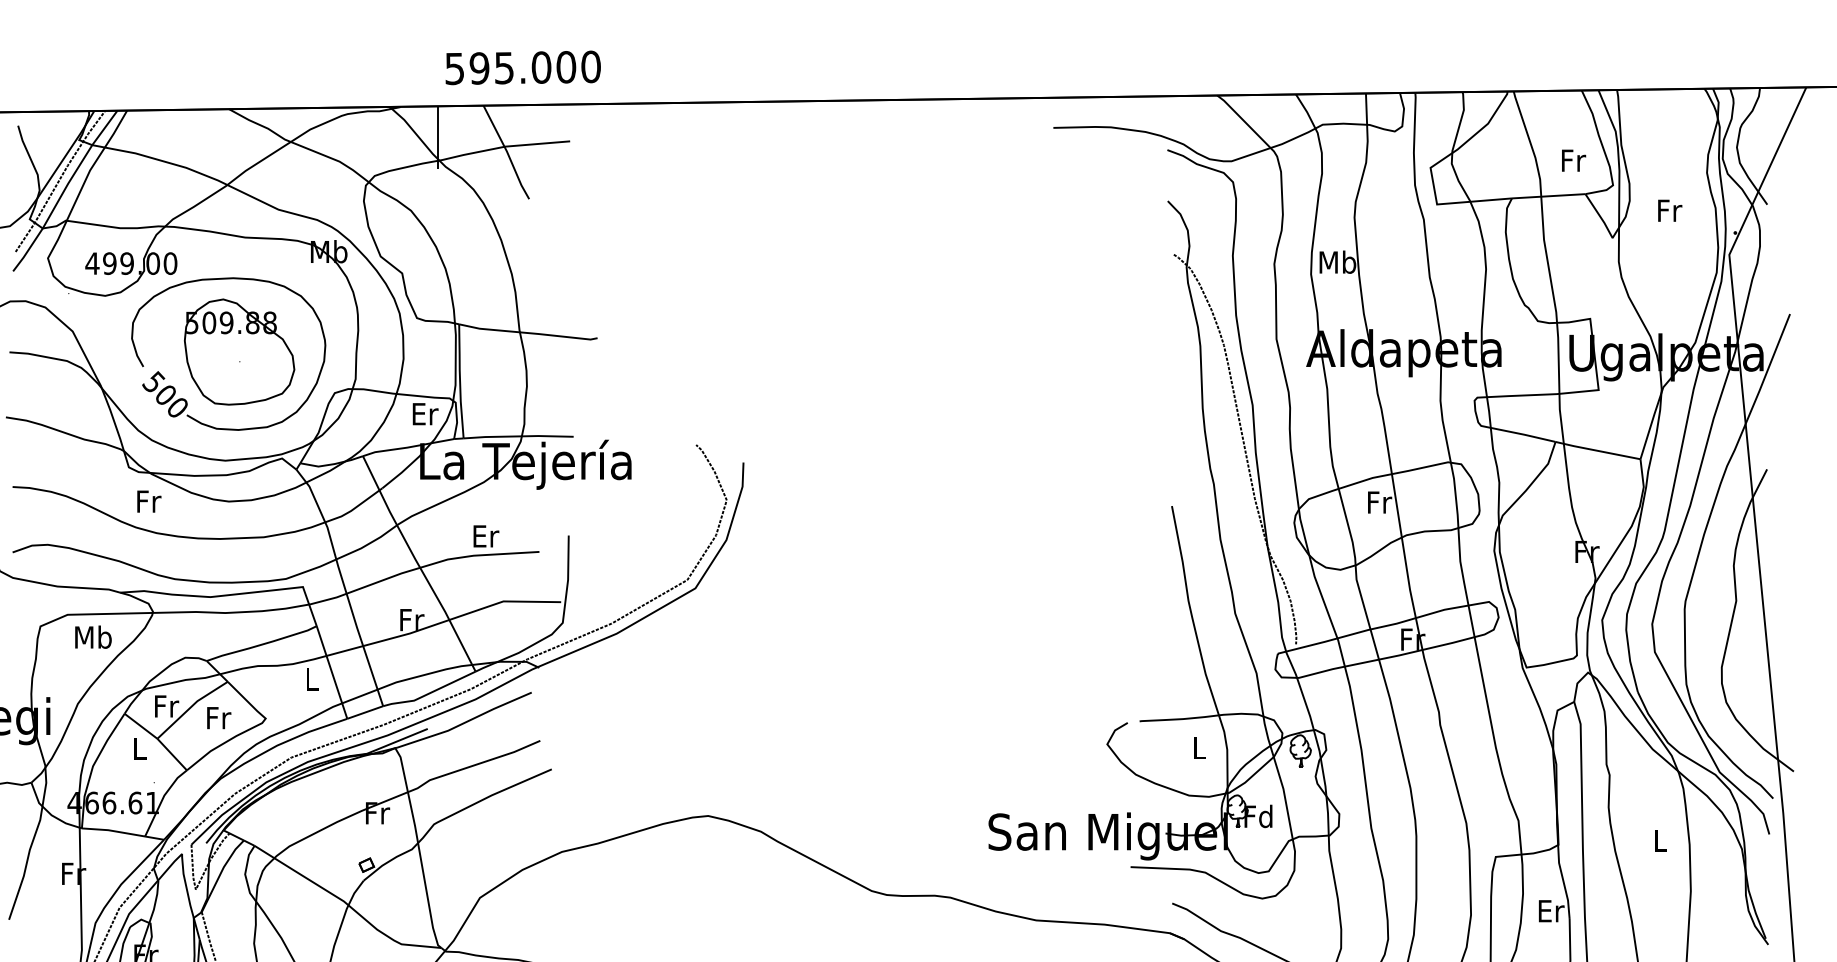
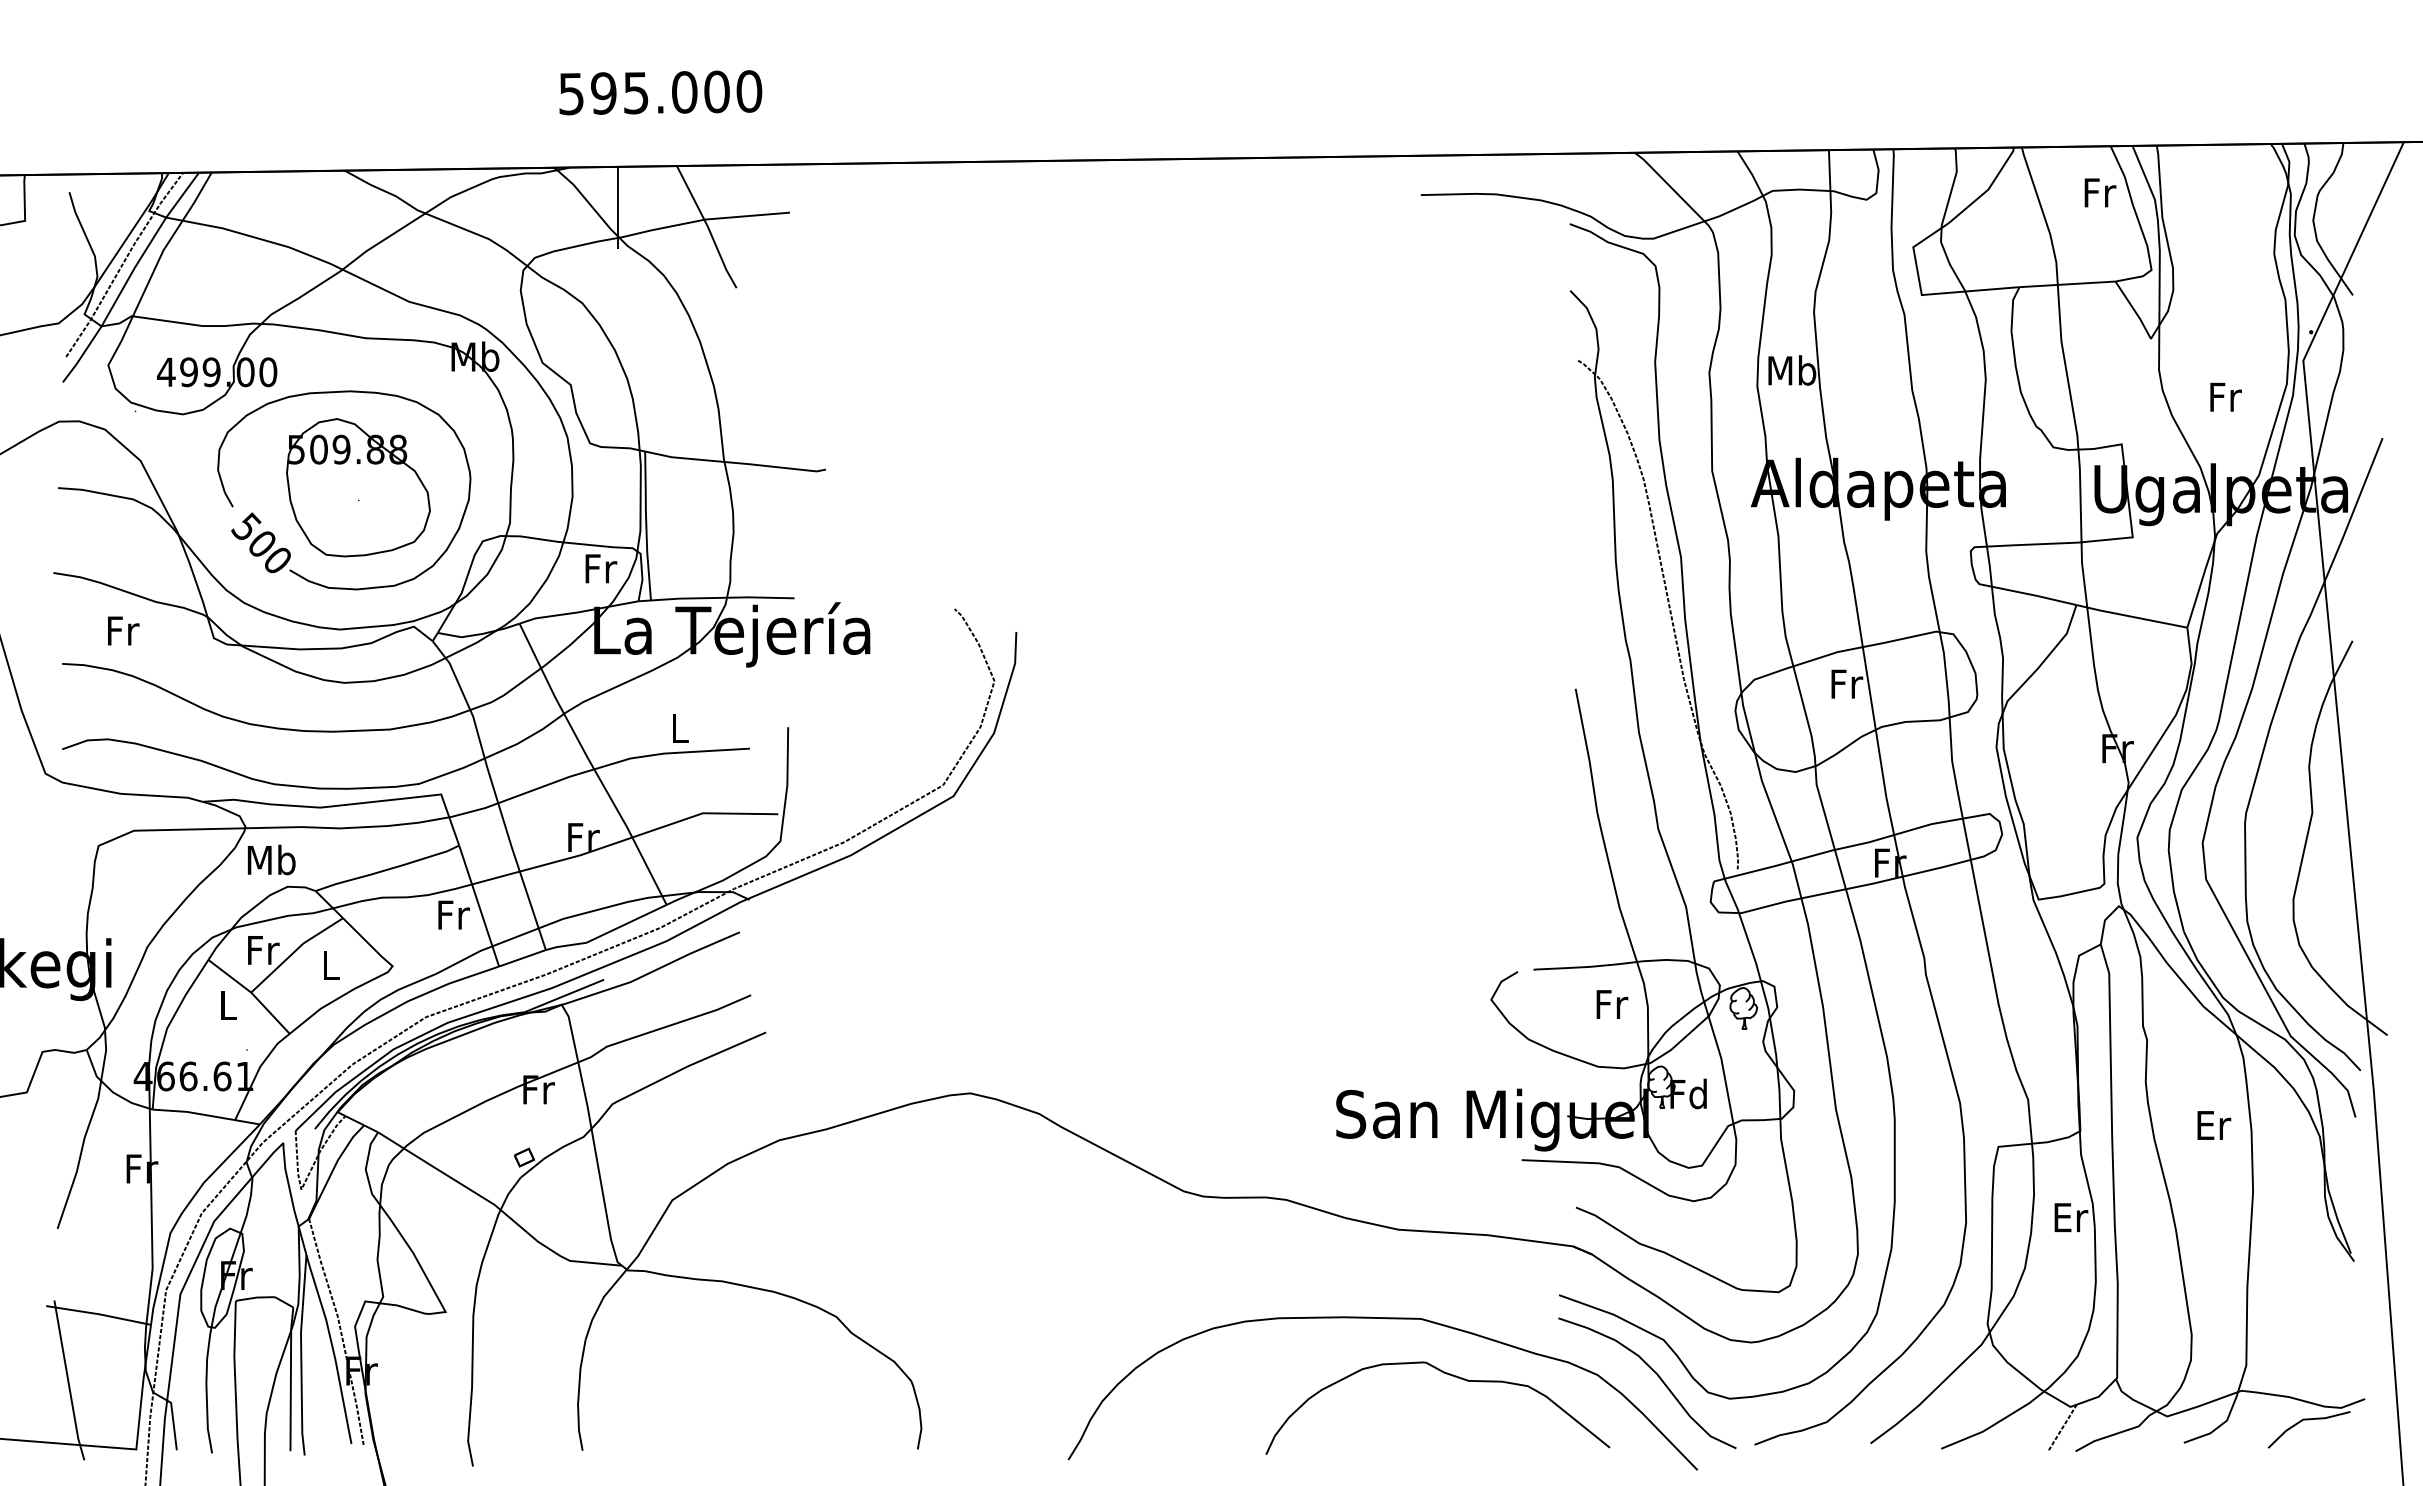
text: (523, 67) -> (660, 92), moved
text: (1573, 160) -> (2100, 192), moved
text: (1669, 210) -> (2225, 396), moved
text: (425, 413) -> (601, 568), Er -> Fr
text: (149, 501) -> (123, 630), moved
text: (486, 536) -> (680, 728), Er -> L
text: (93, 636) -> (271, 859), moved
text: (312, 678) -> (453, 914), L -> Fr
text: (218, 718) -> (331, 965), Fr -> L
text: (1200, 747) -> (1612, 1004), L -> Fr
text: (1661, 840) -> (2214, 1125), L -> Er

